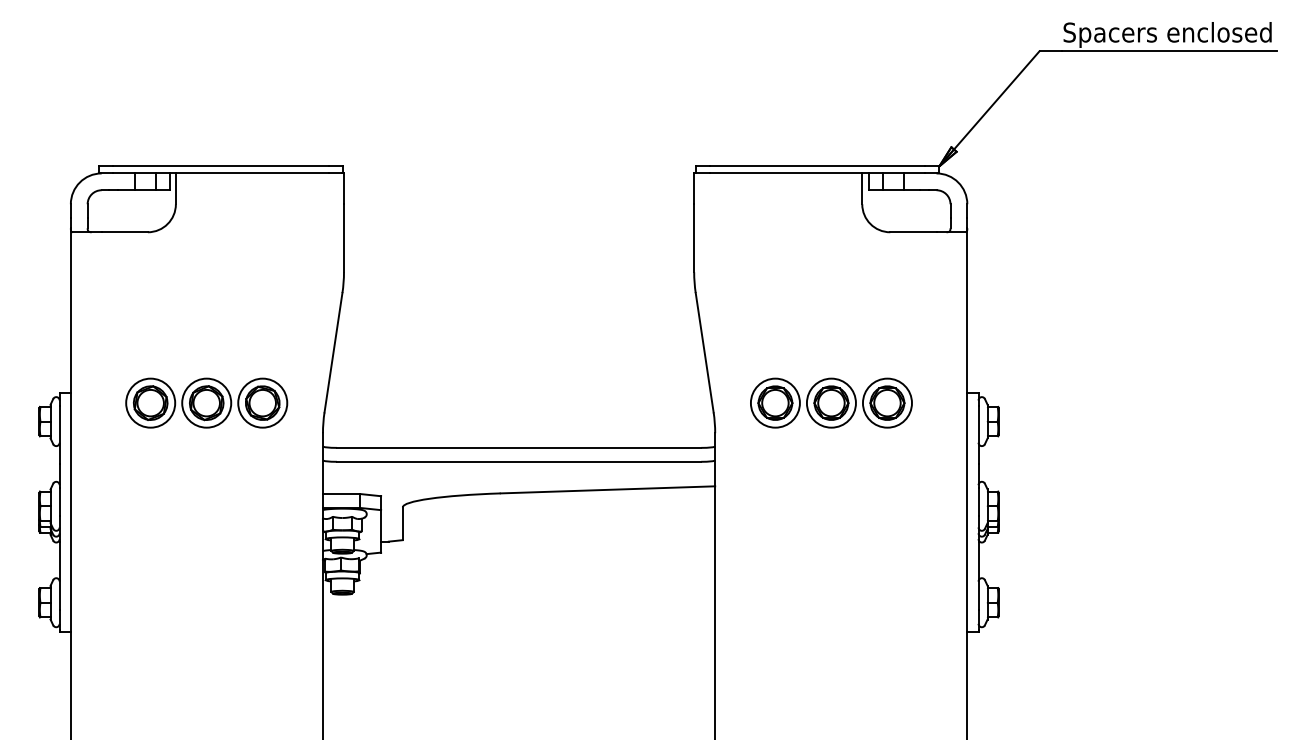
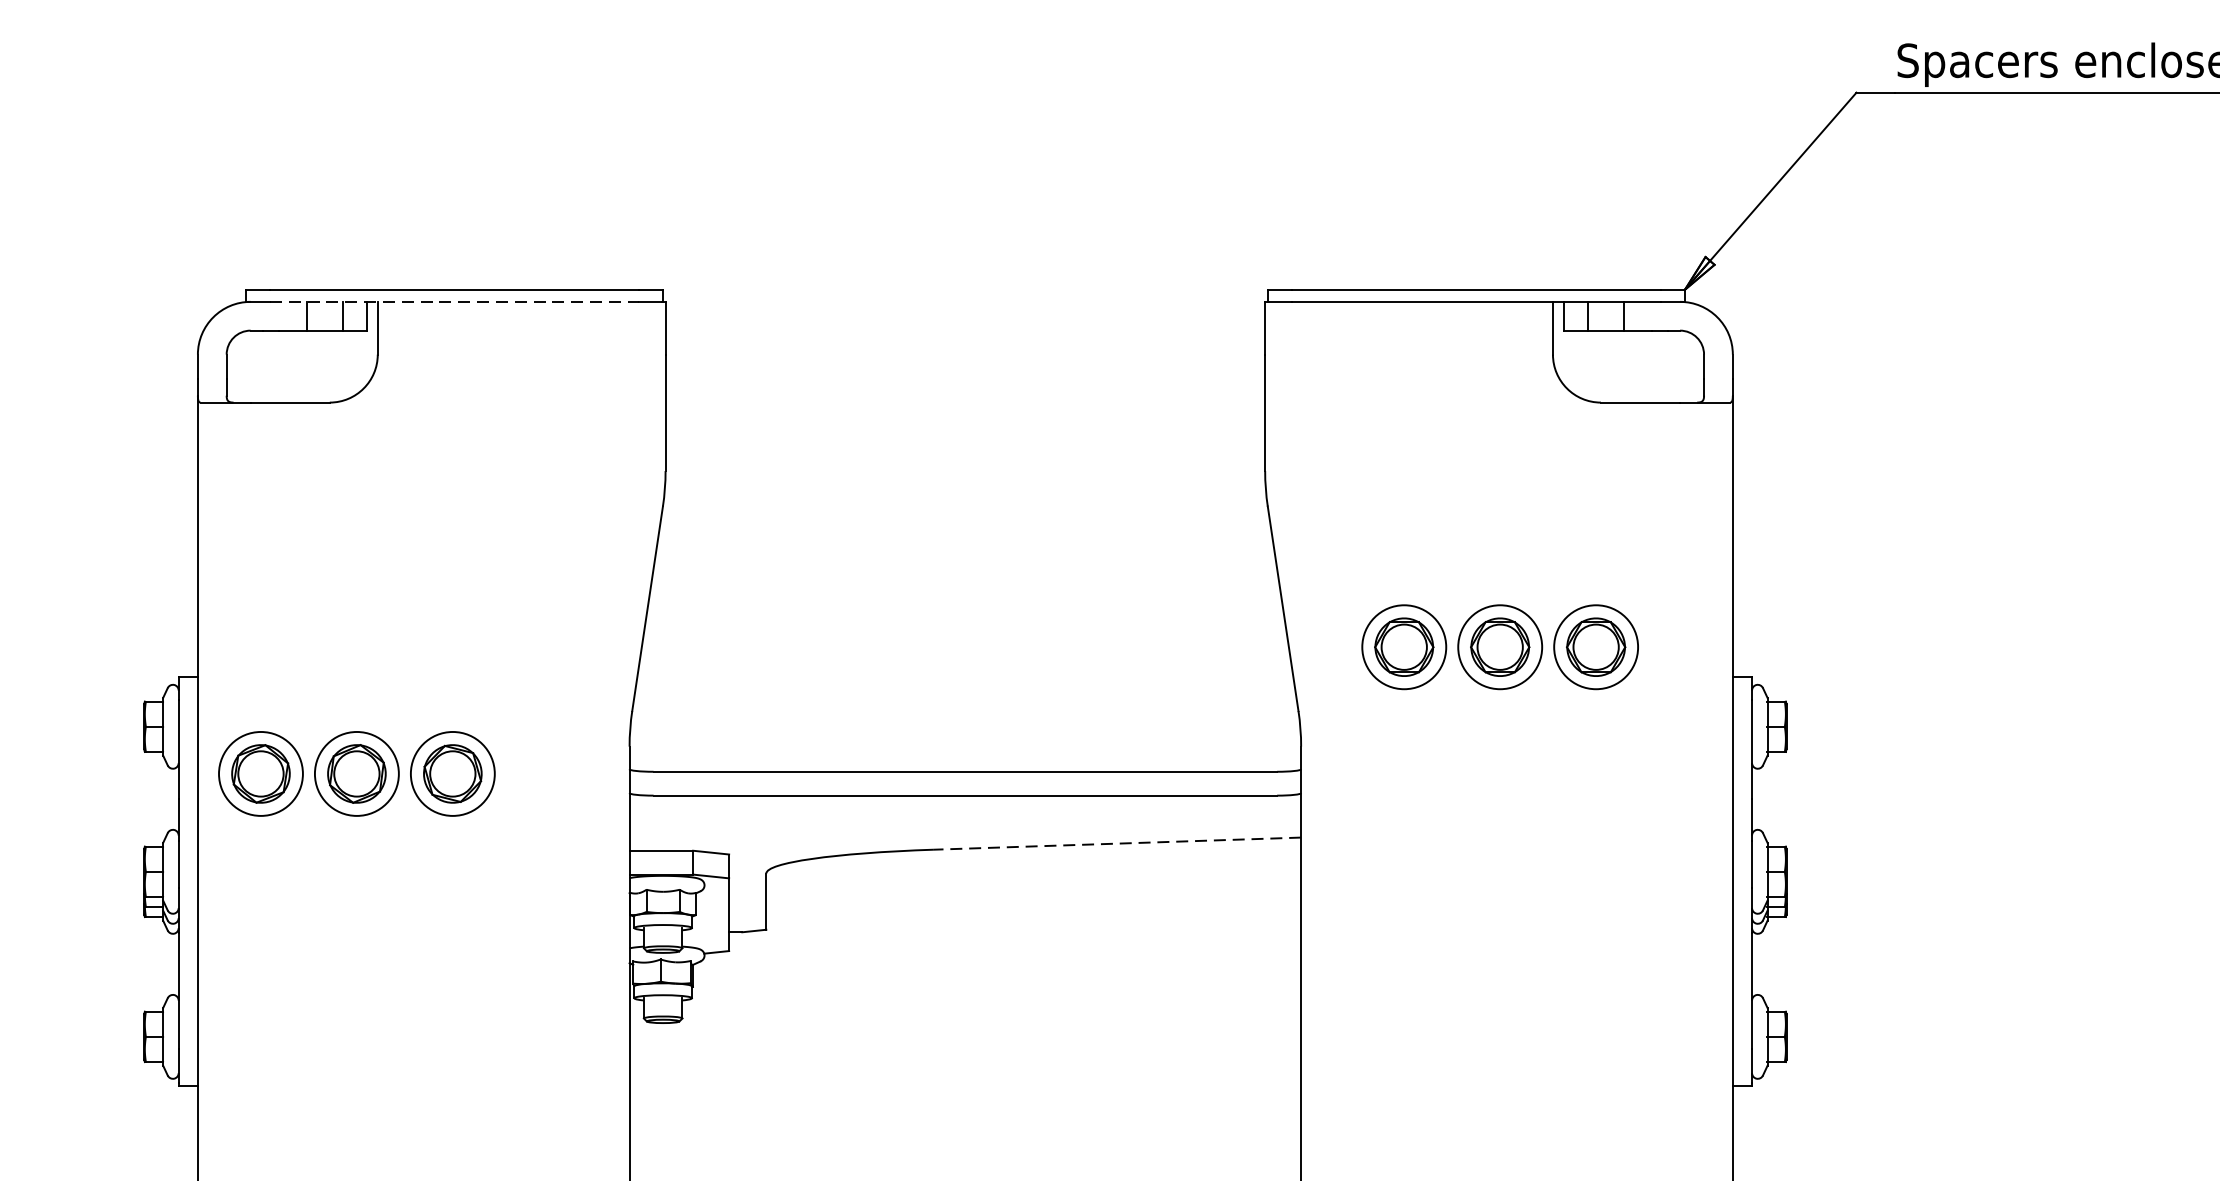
line: (220, 173) -> (454, 301), solid -> dashed
part: (206, 402) -> (356, 772), moved
part: (831, 402) -> (1500, 646), moved
line: (607, 489) -> (1116, 843), solid -> dashed

